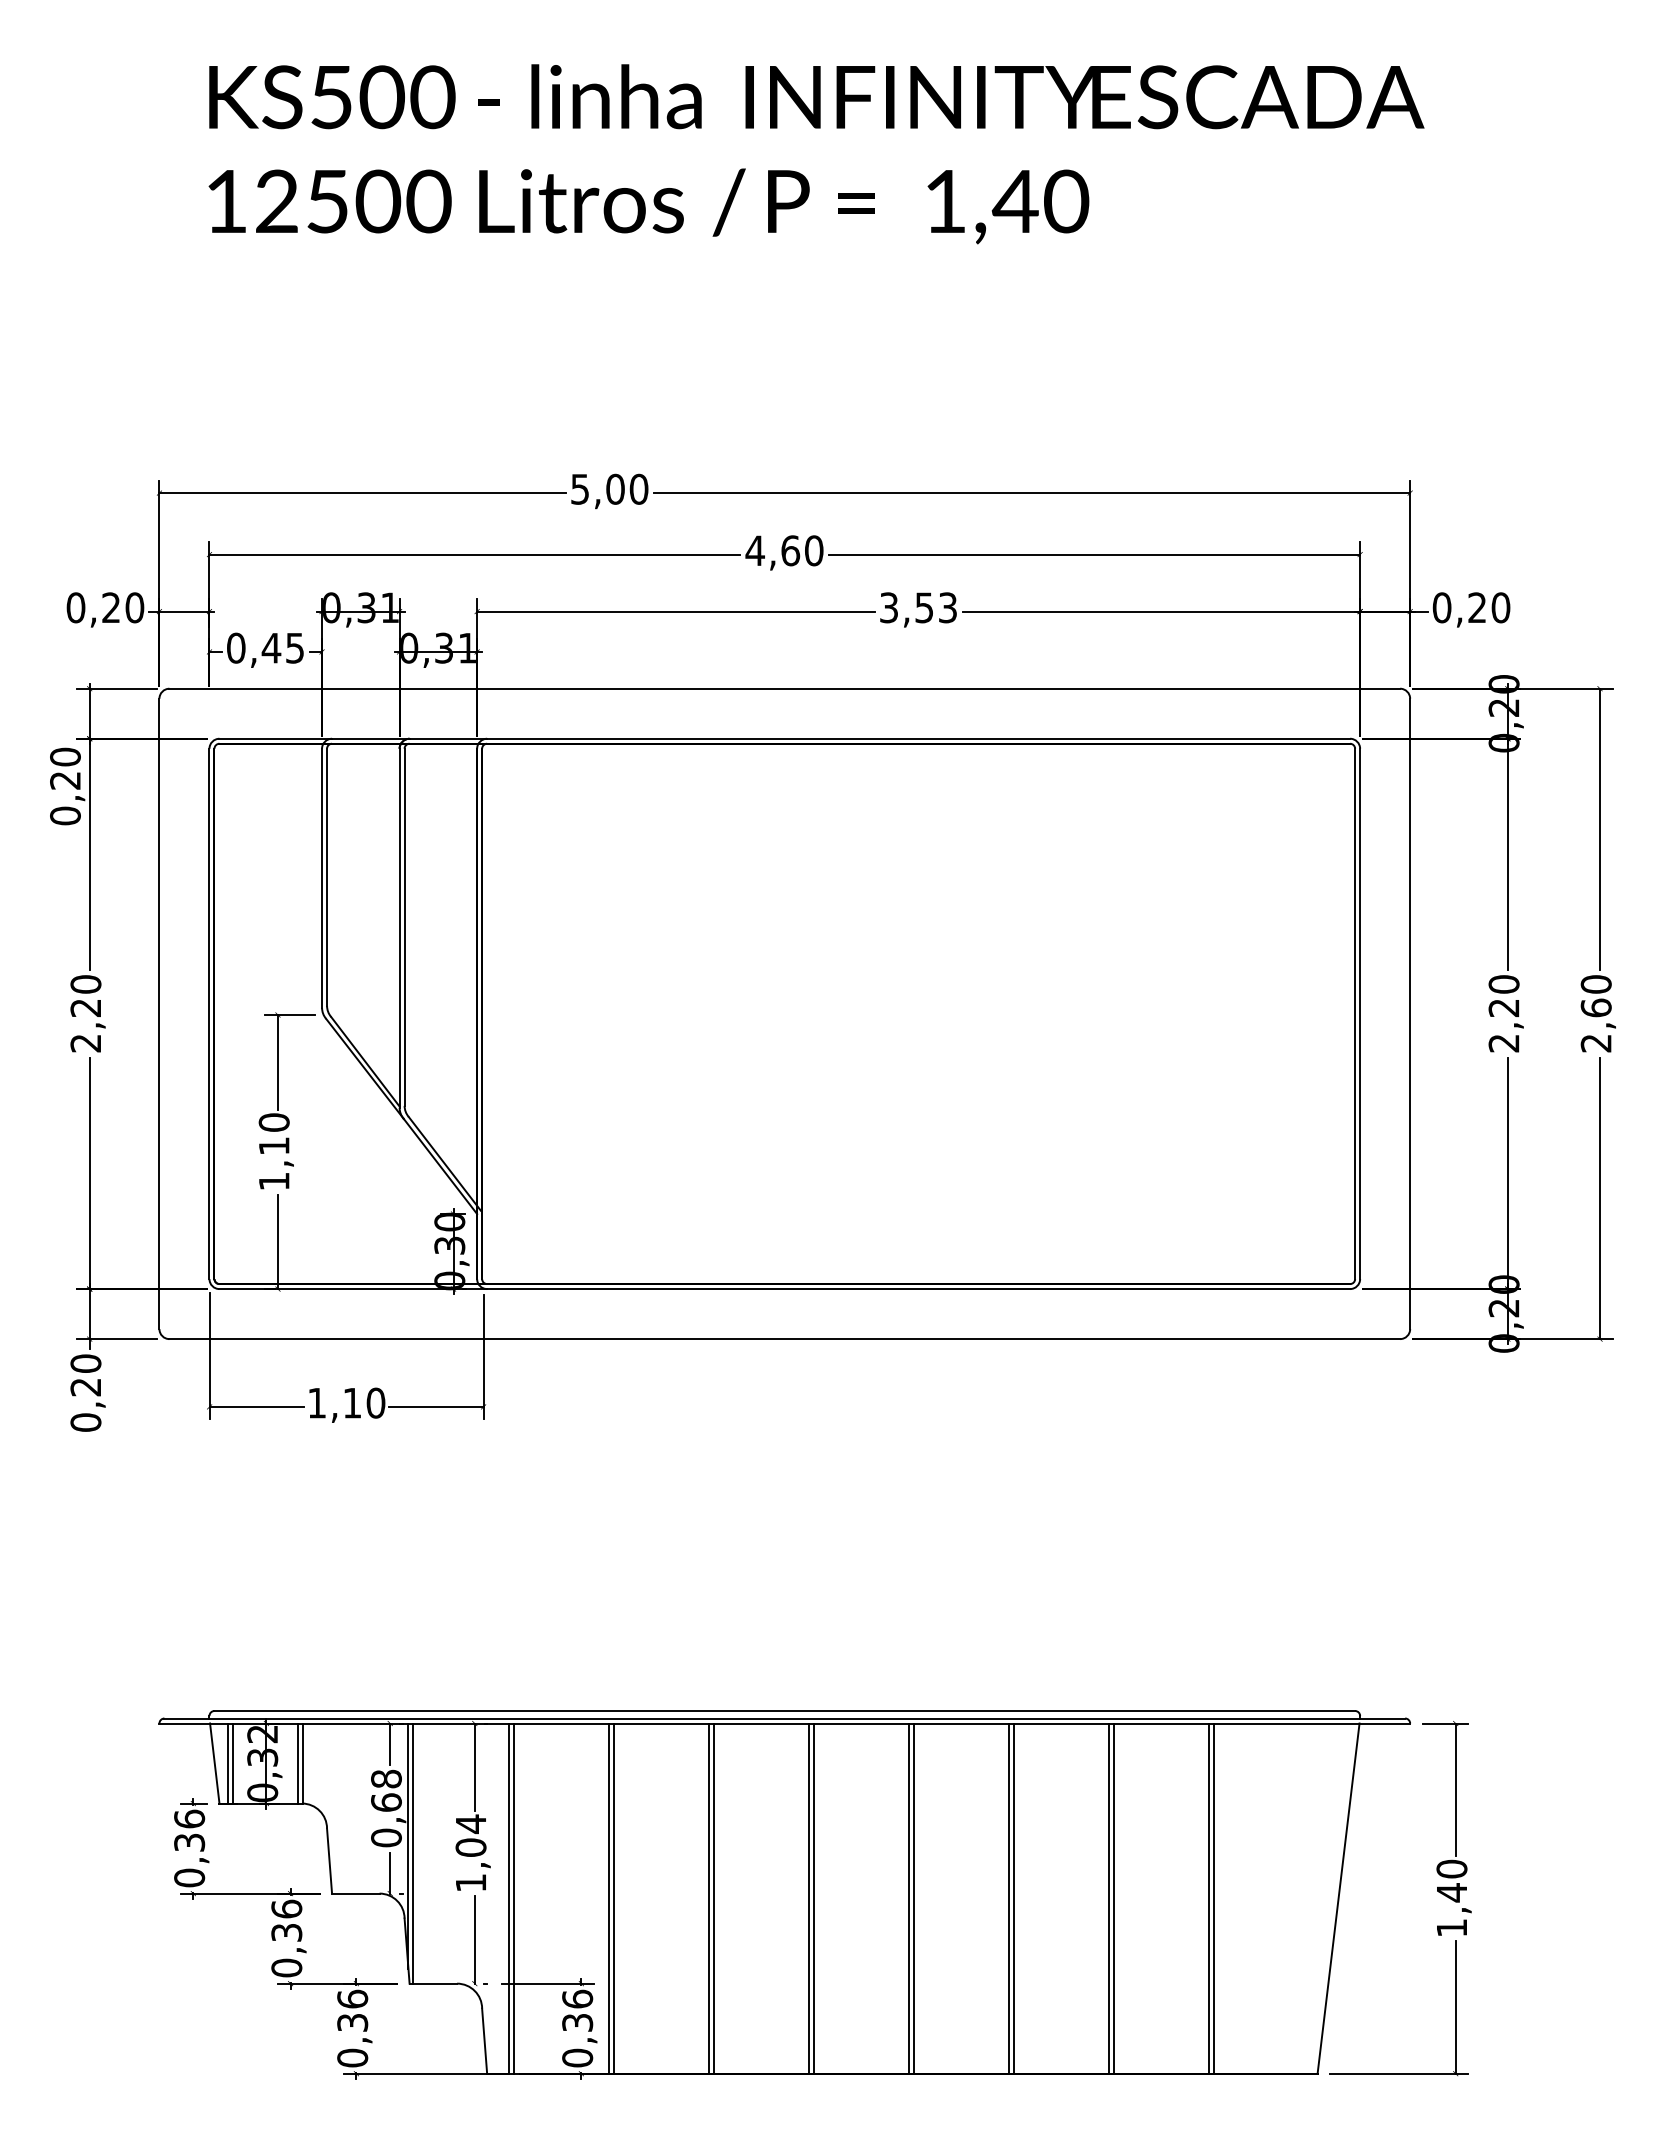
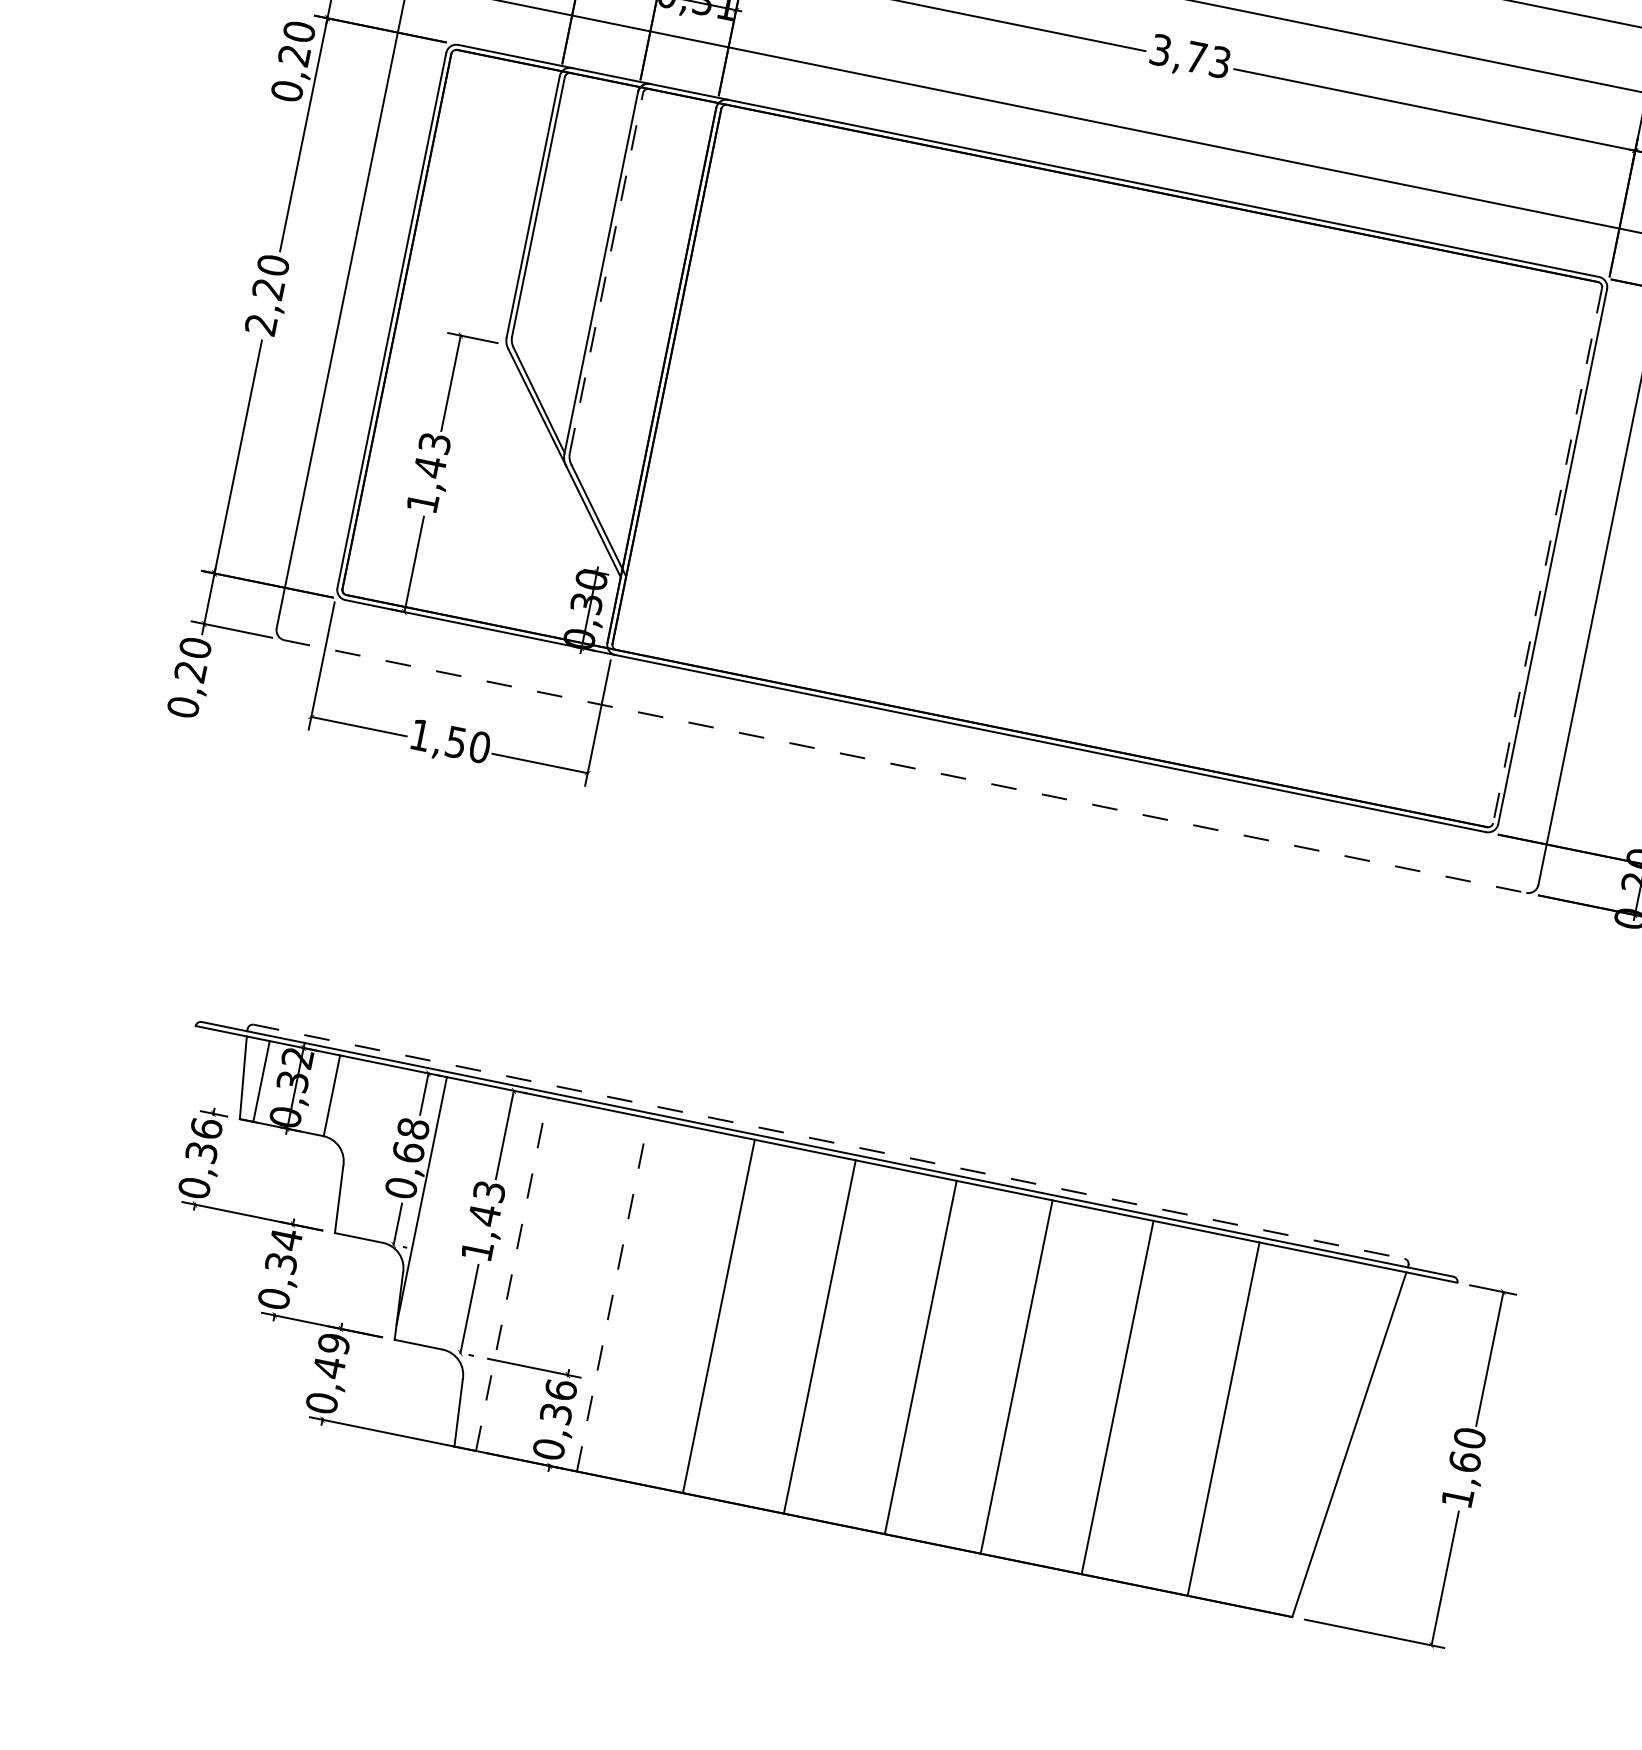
text: (924, 607) -> (1196, 57), 3,53 -> 3,73
line: (404, 927) -> (606, 273), solid -> dashed
line: (1355, 1014) -> (1547, 556), solid -> dashed
text: (273, 1134) -> (431, 455), 1,10 -> 1,43
line: (785, 1339) -> (906, 767), solid -> dashed
text: (351, 1403) -> (455, 742), 1,10 -> 1,50
line: (785, 1711) -> (829, 1142), solid -> dashed
line: (227, 1763) -> (256, 1080), removed
line: (297, 1763) -> (326, 1094), removed
text: (470, 1835) -> (486, 1202), 1,04 -> 1,43
line: (413, 1853) -> (425, 1209), removed
text: (1451, 1892) -> (1464, 1461), 1,40 -> 1,60
line: (508, 1898) -> (511, 1274), solid -> dashed
line: (513, 1898) -> (516, 1275), removed
line: (608, 1898) -> (612, 1294), solid -> dashed
line: (613, 1898) -> (617, 1295), removed
line: (708, 1898) -> (713, 1315), removed
line: (808, 1898) -> (814, 1335), removed
line: (908, 1898) -> (915, 1356), removed
line: (1013, 1898) -> (1021, 1377), removed
line: (1113, 1898) -> (1122, 1398), removed
line: (1208, 1898) -> (1218, 1417), removed
text: (286, 1909) -> (285, 1239), 0,36 -> 0,34
text: (352, 2010) -> (331, 1355), 0,36 -> 0,49

